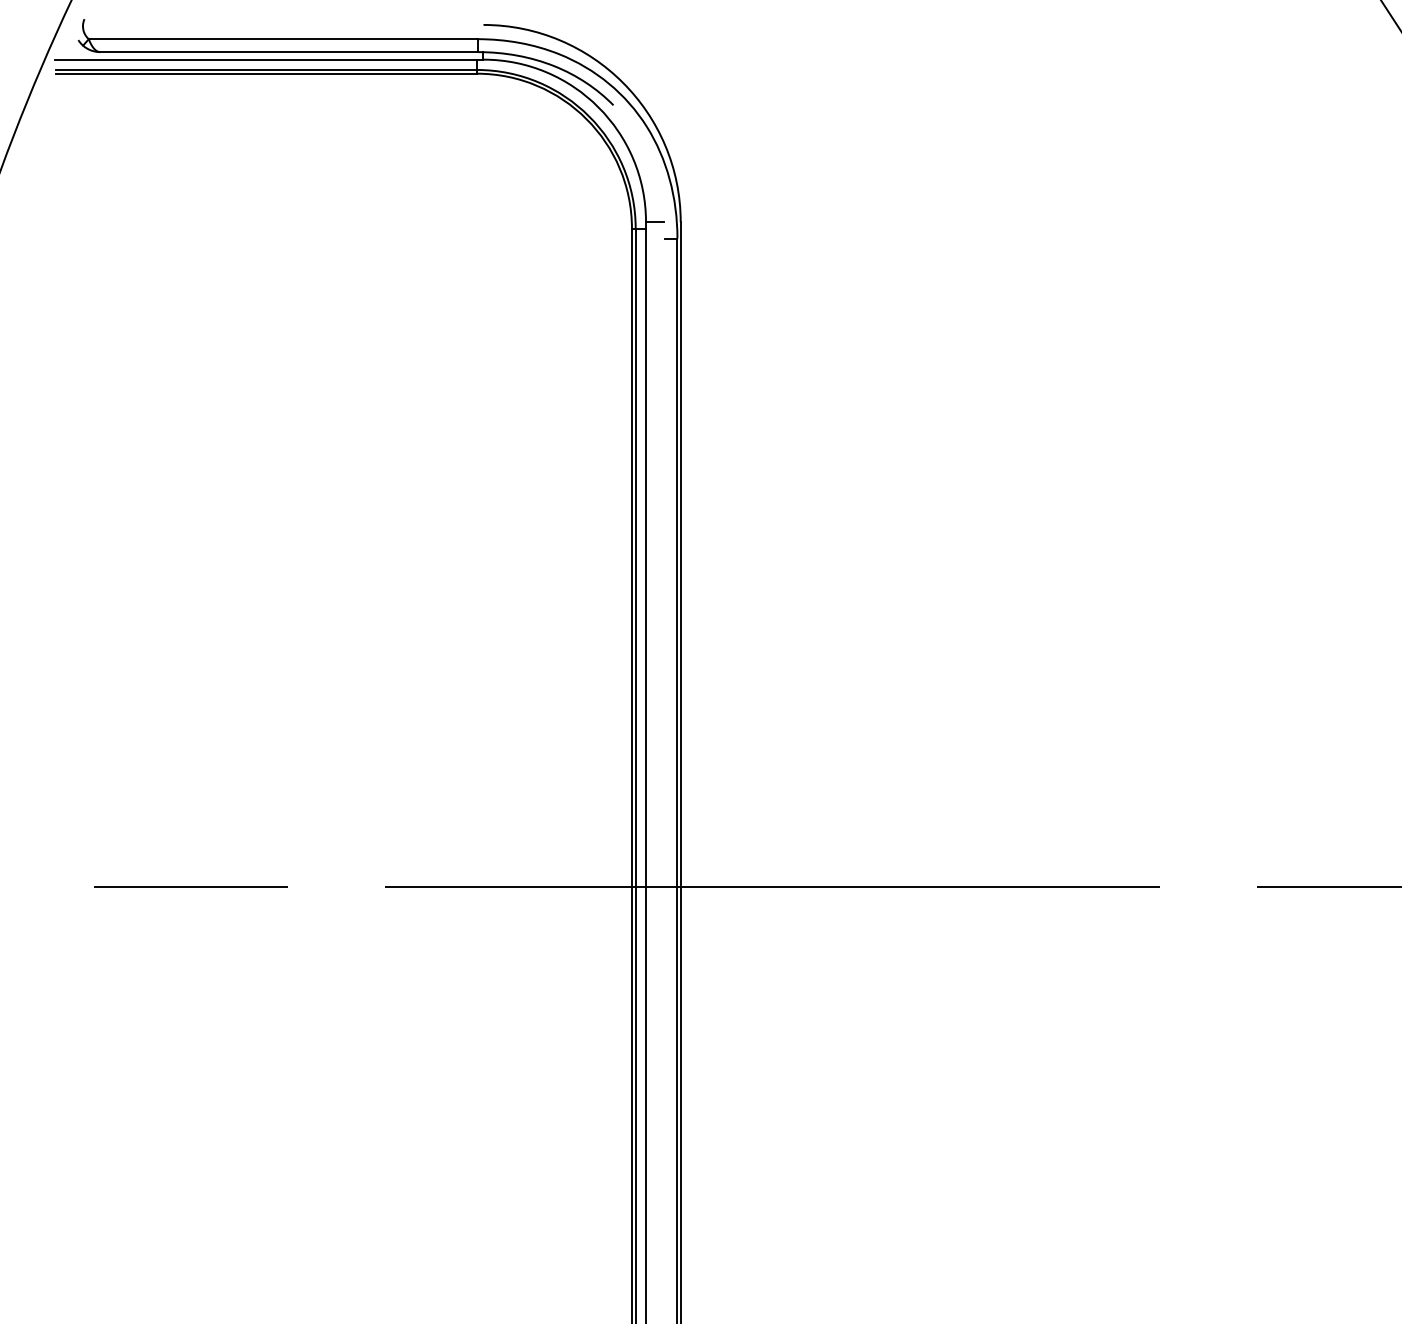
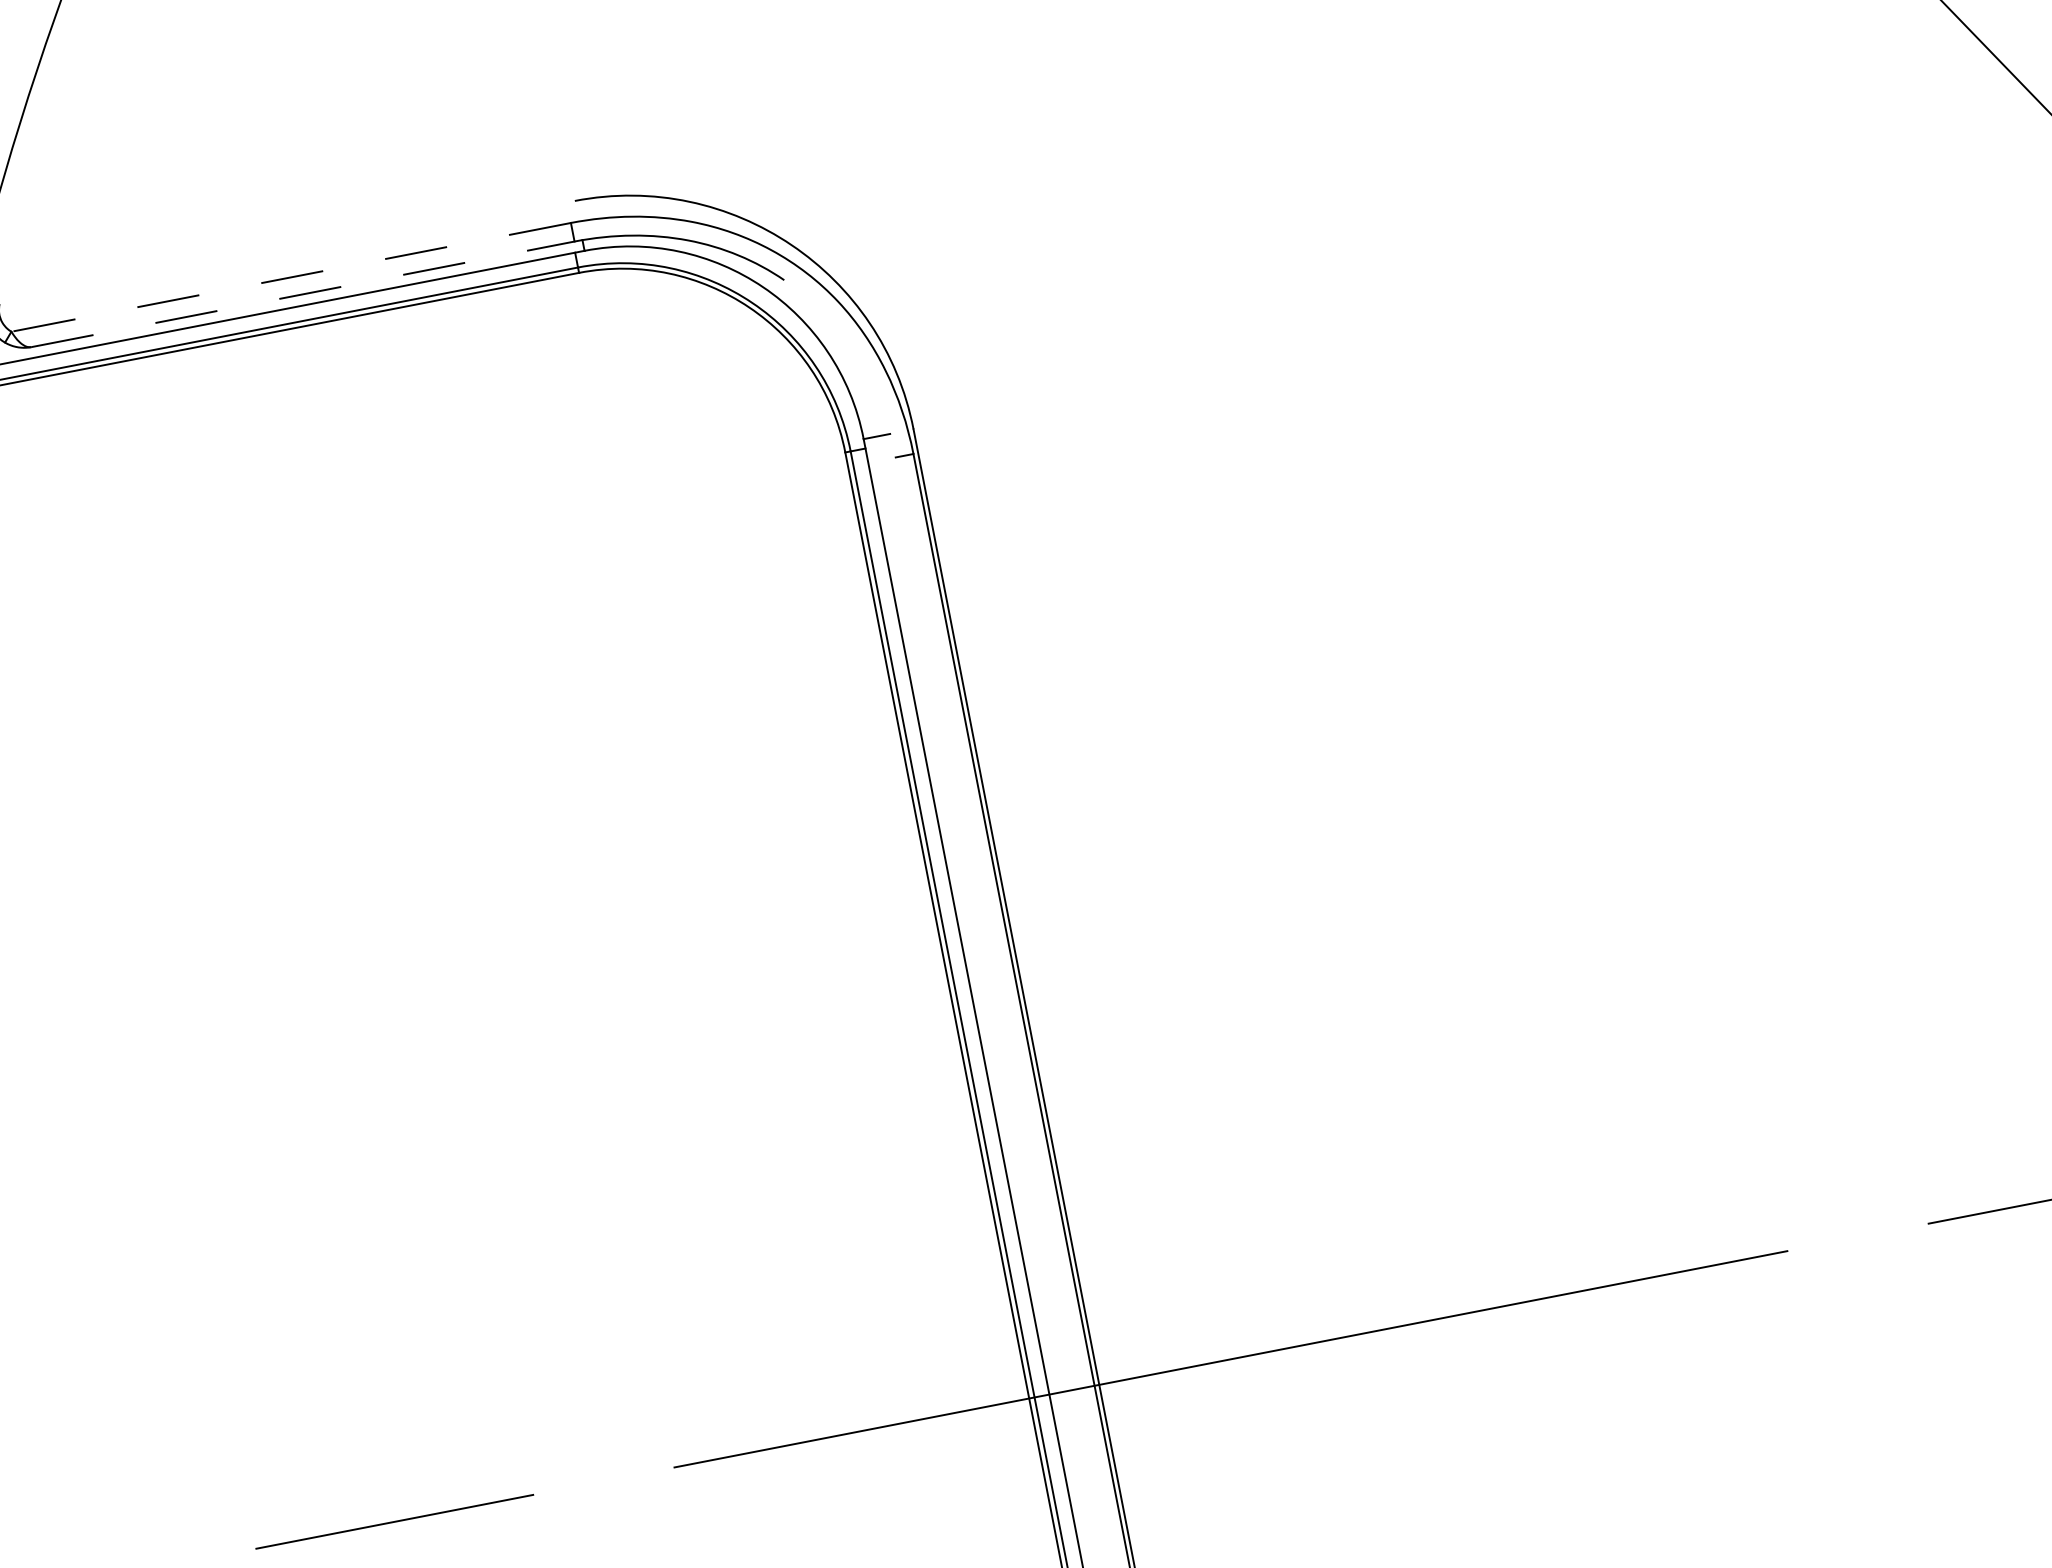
line: (283, 39) -> (291, 277), solid -> dashed
line: (289, 52) -> (303, 294), solid -> dashed

